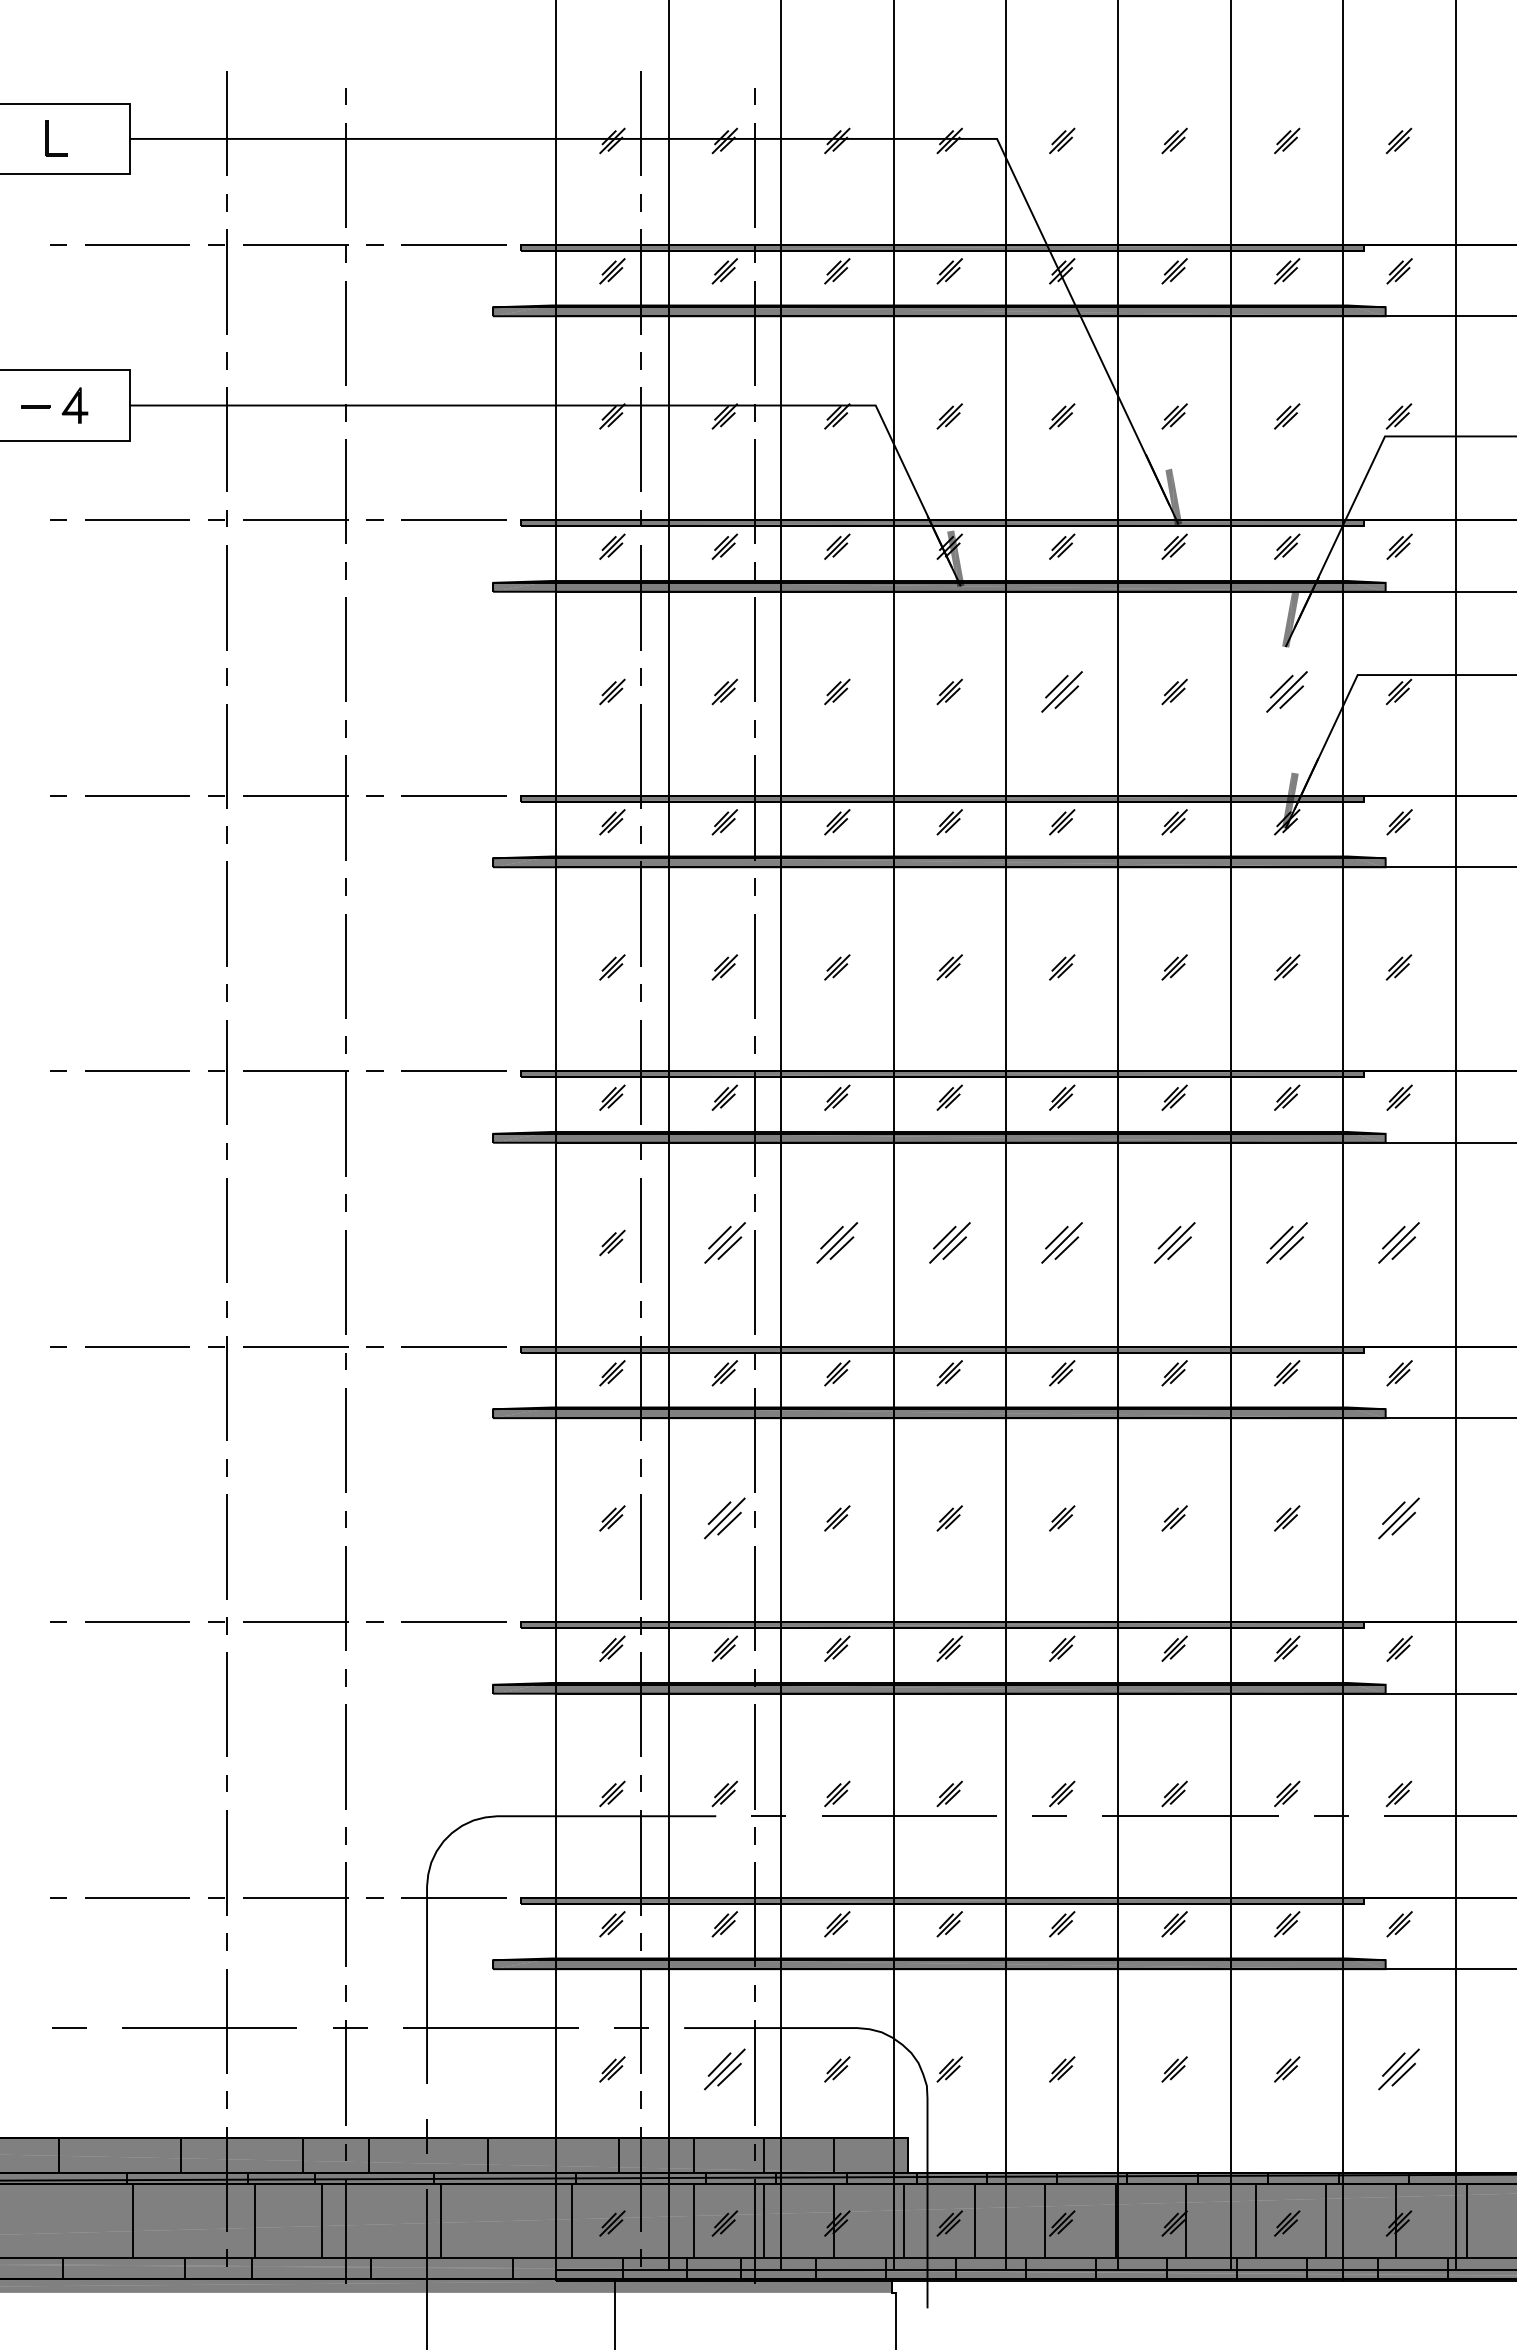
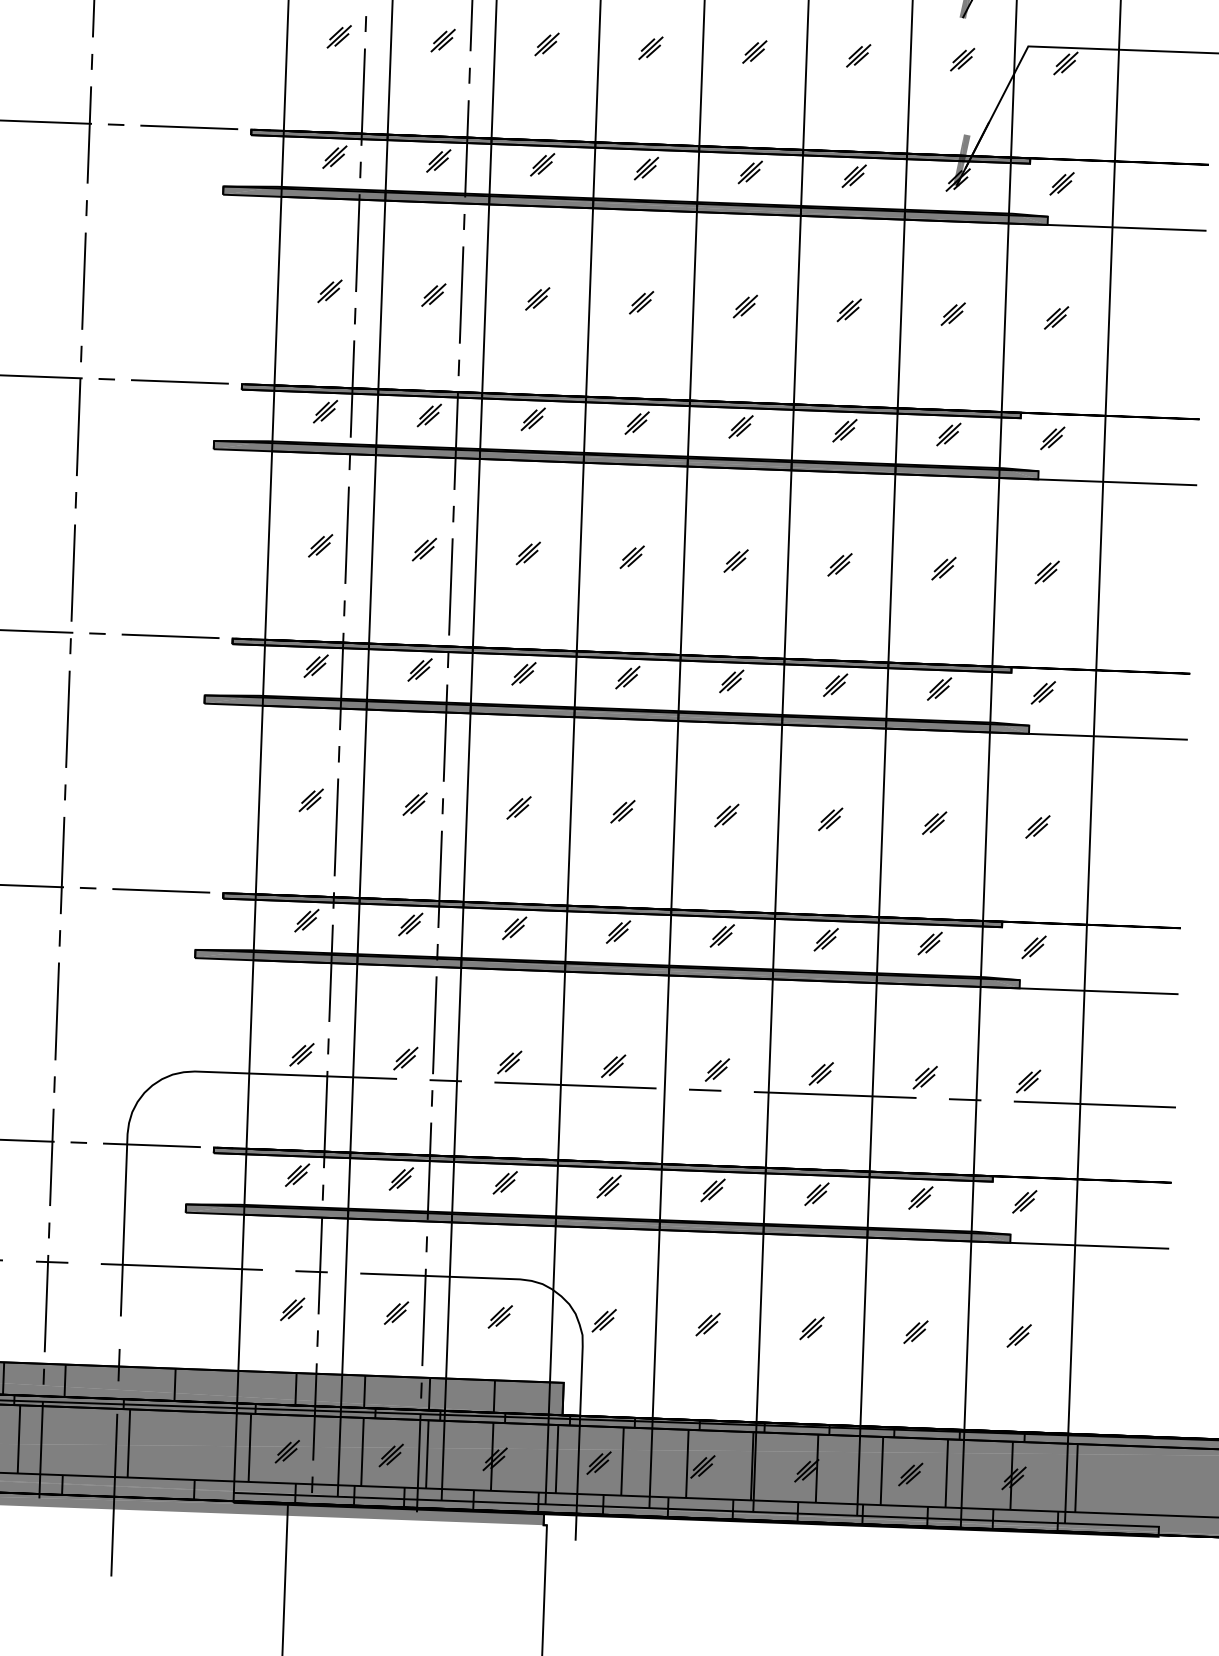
part: (1062, 691) -> (755, 51), size x0.62
part: (1287, 691) -> (962, 59), size x0.62
part: (724, 1242) -> (424, 549), size x0.62
part: (837, 1242) -> (528, 553), size x0.62
part: (949, 1242) -> (632, 556), size x0.62
part: (1062, 1242) -> (736, 560), size x0.62
part: (1174, 1242) -> (839, 564), size x0.62
part: (1287, 1242) -> (944, 568), size x0.62
part: (1398, 1242) -> (1046, 572), size x0.62
part: (724, 1518) -> (414, 804), size x0.62
part: (1398, 1518) -> (1037, 826), size x0.62
part: (724, 2069) -> (396, 1313), size x0.62
part: (1398, 2069) -> (1018, 1335), size x0.62

